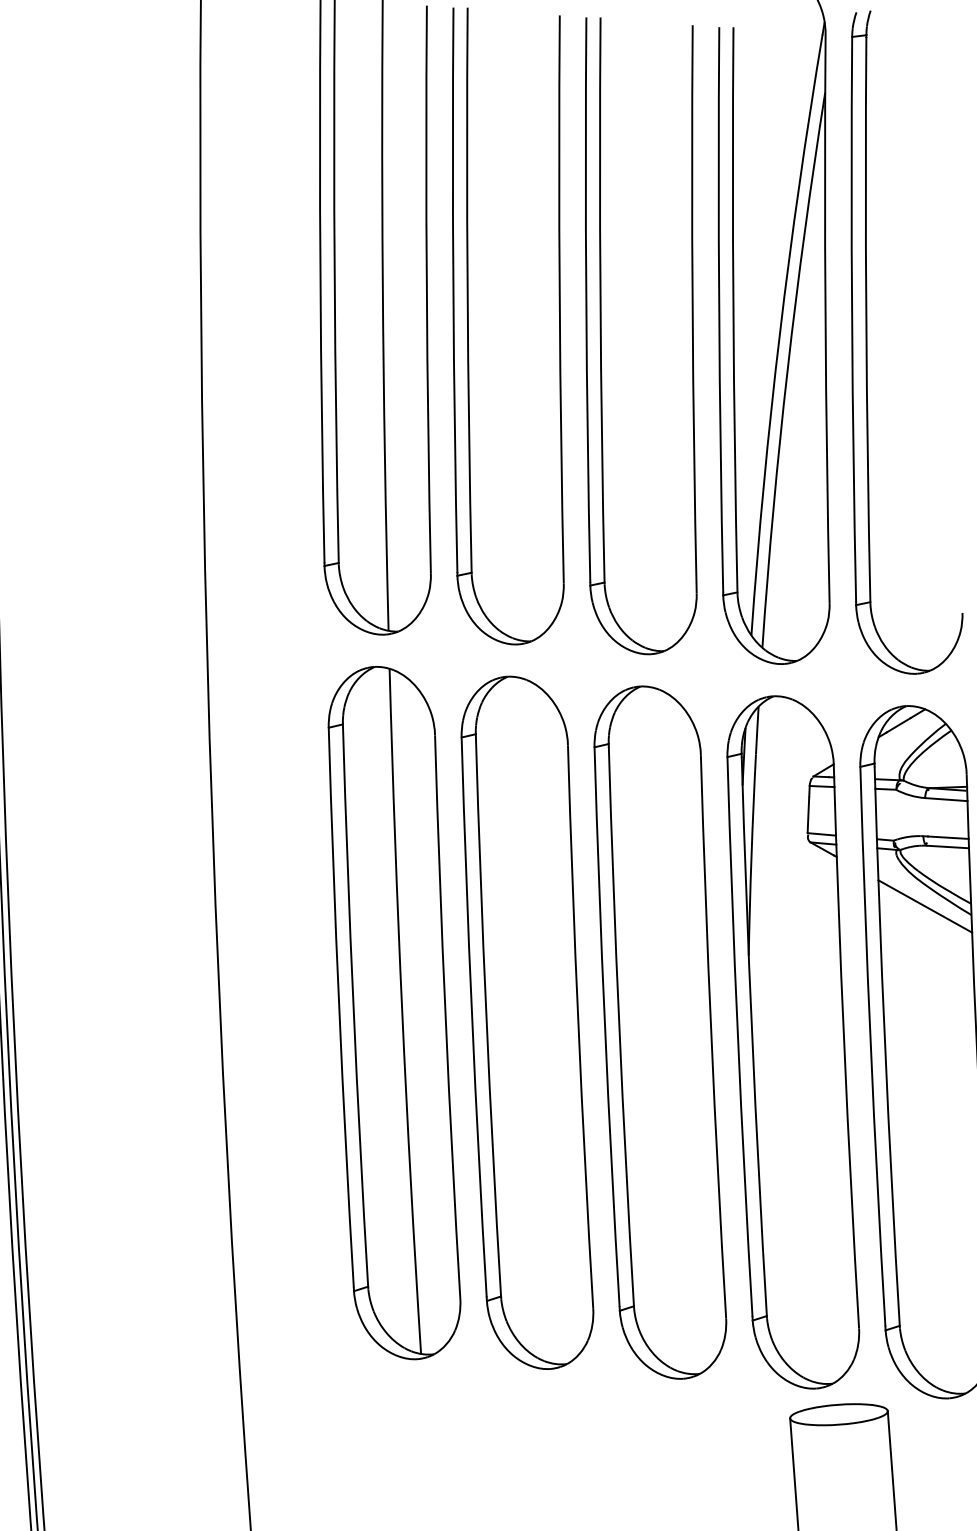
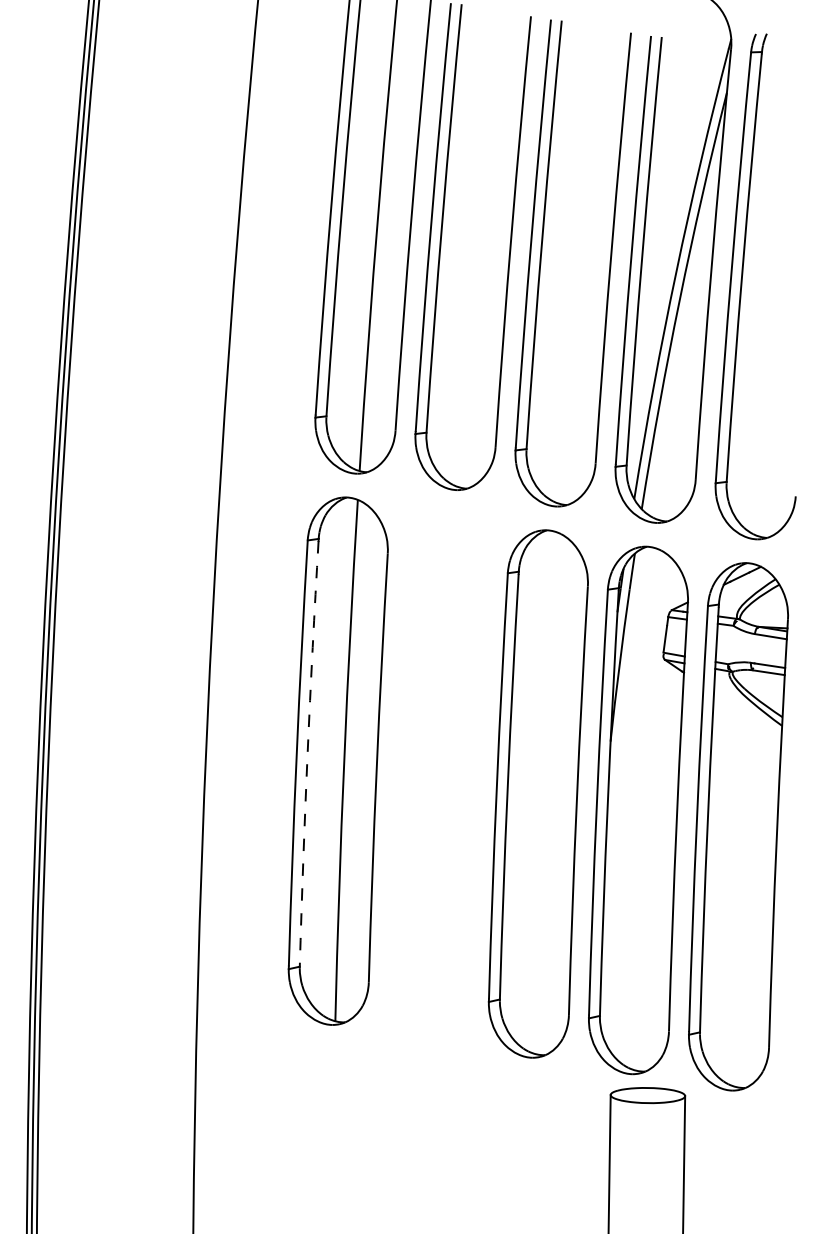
line: (925, 906) -> (747, 716), removed
arc: (353, 1006) -> (307, 753), solid -> dashed
part: (526, 1022) -> (437, 777), removed

